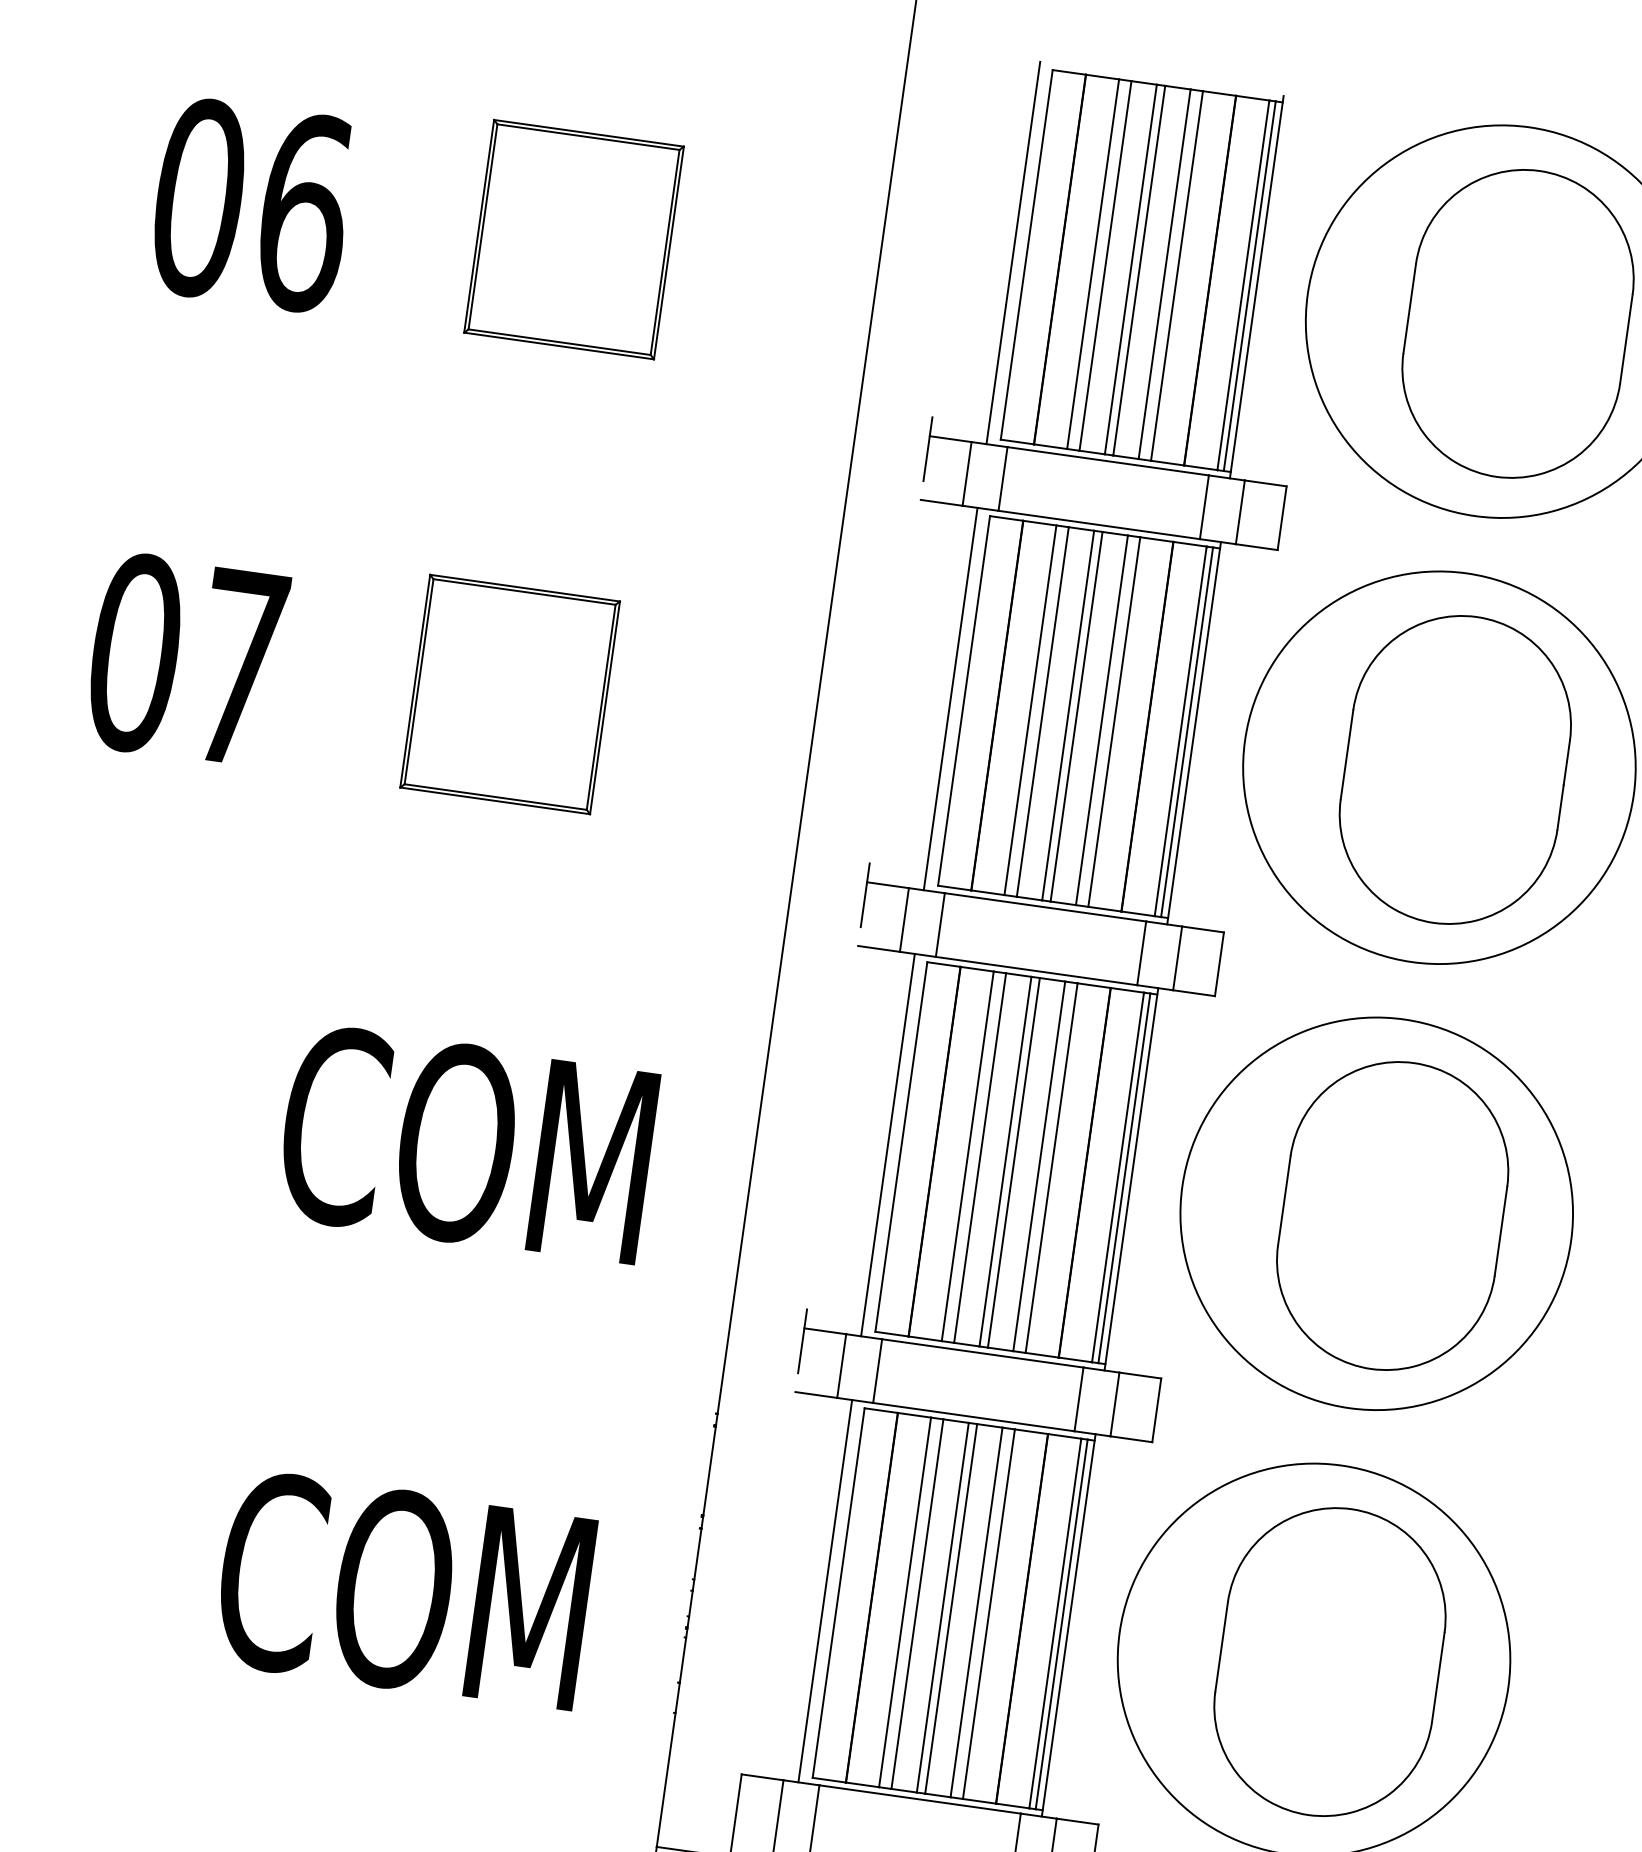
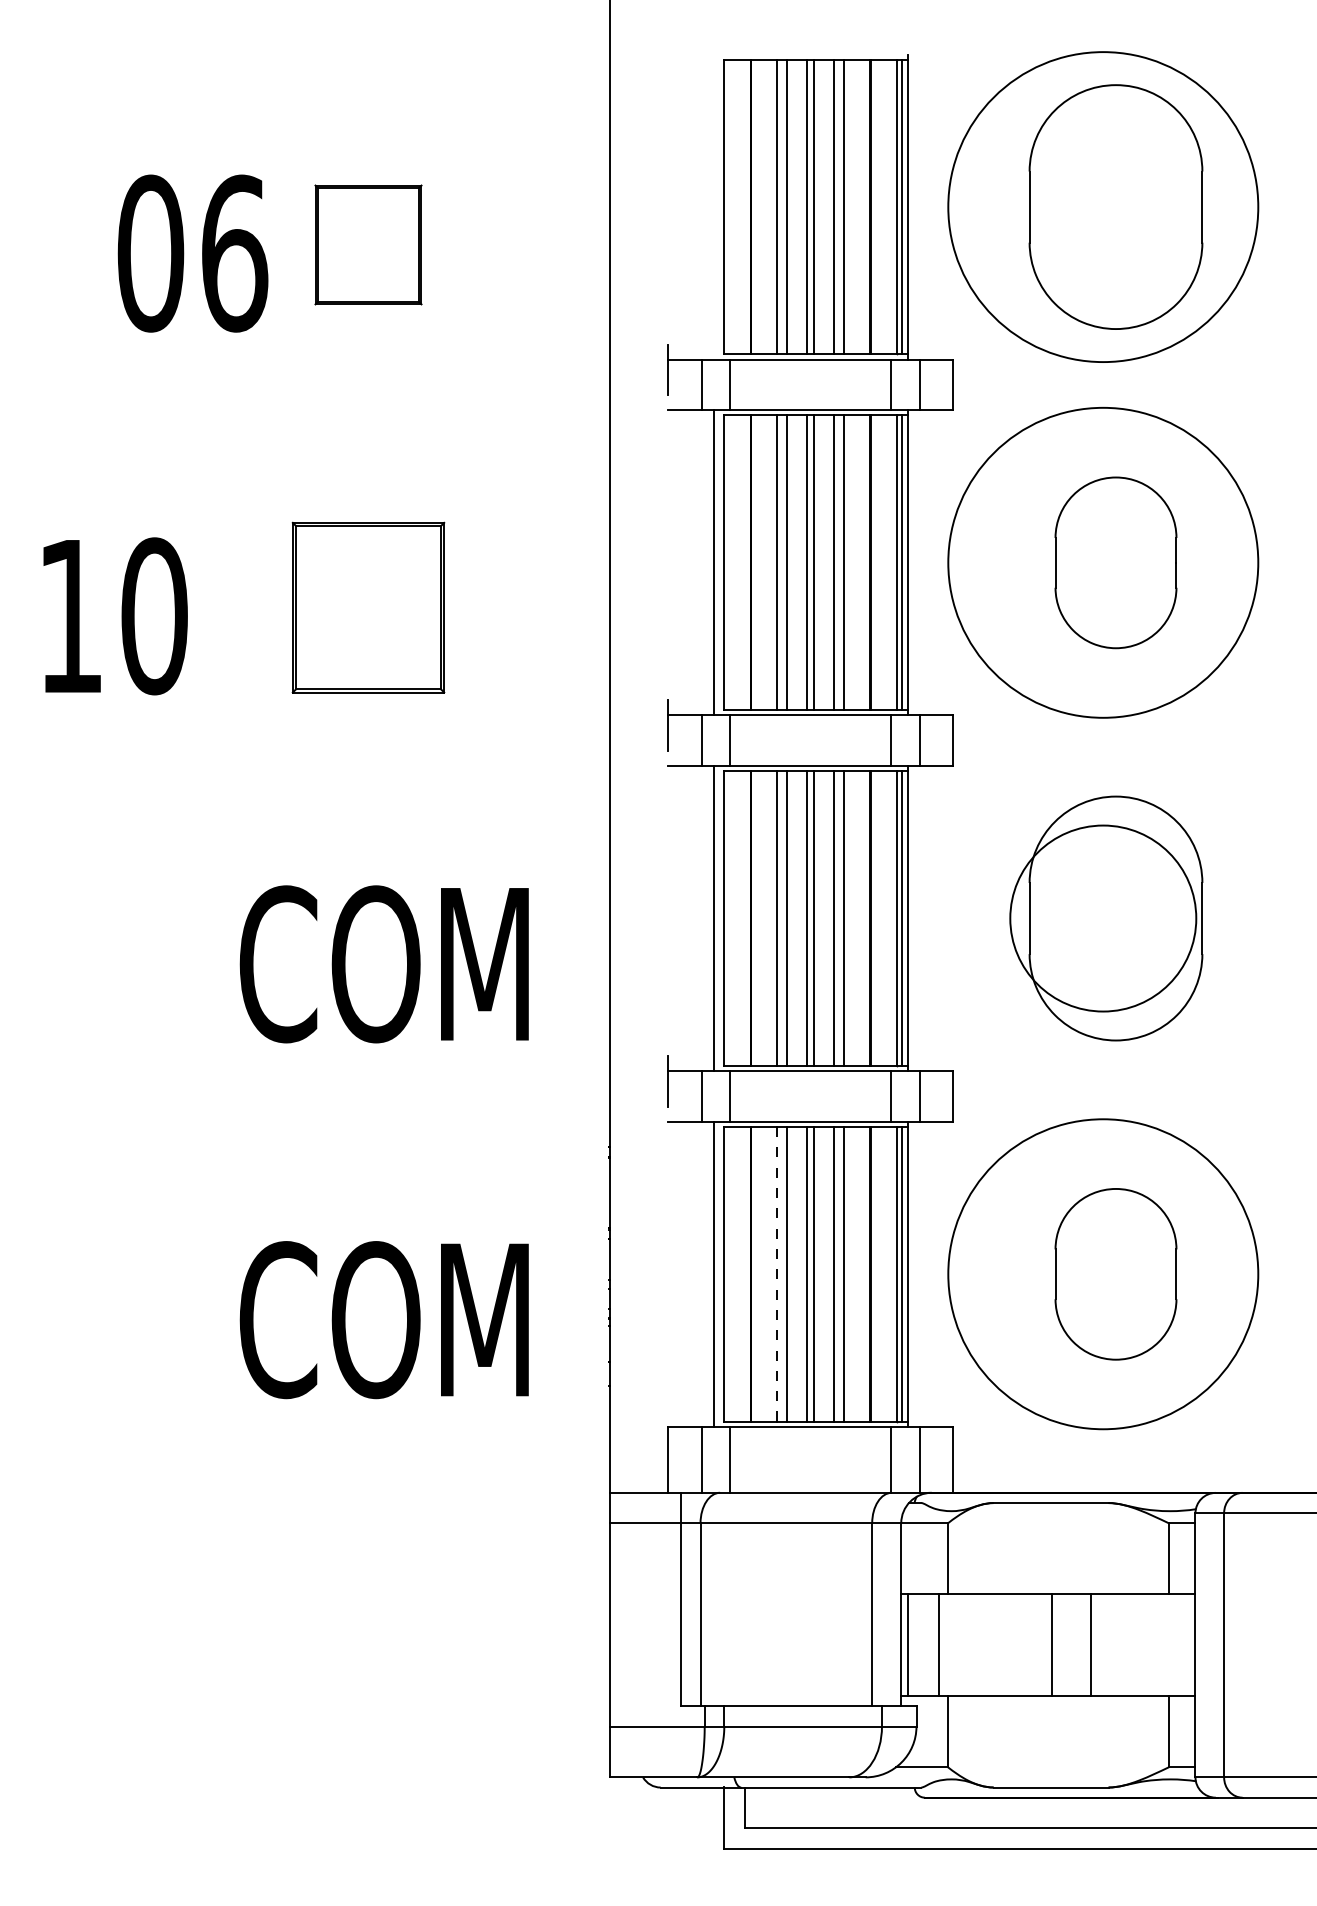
text: (251, 205) -> (192, 253), moved
part: (574, 239) -> (368, 244), size x0.7
line: (1013, 252) -> (713, 206), removed
text: (187, 660) -> (112, 616), 07 -> 10
part: (1454, 769) -> (1115, 562), size x0.7
circle: (1376, 1213) -> (1103, 918), size x0.6
line: (905, 1601) -> (777, 1273), solid -> dashed
part: (1329, 1662) -> (1115, 1274), size x0.7

